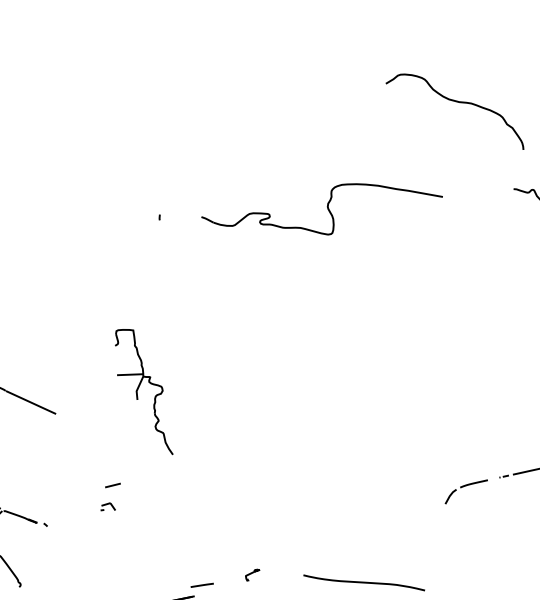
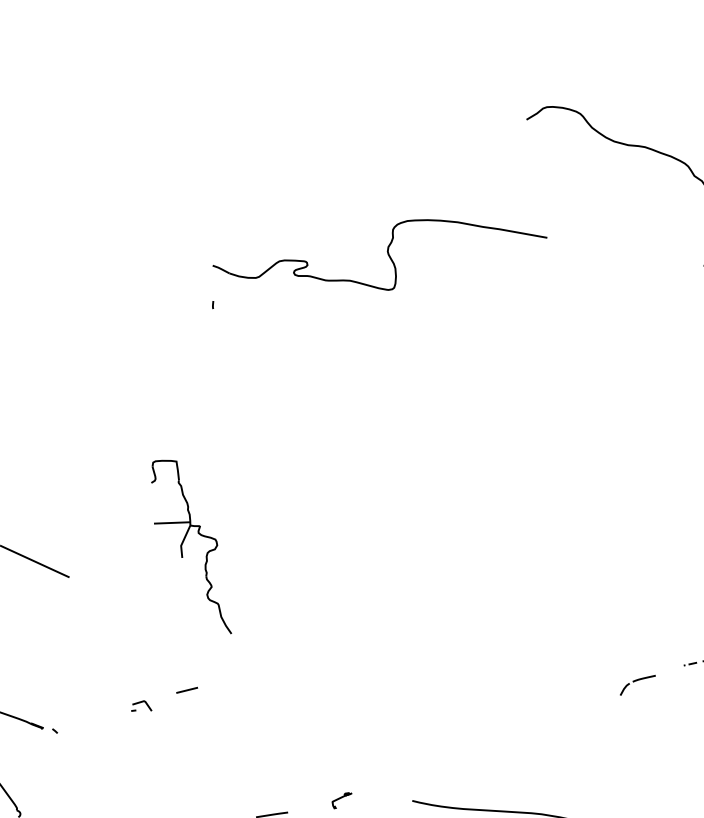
part: (321, 209) -> (379, 255), moved
line: (112, 485) -> (186, 690), moved
part: (465, 491) -> (636, 684), size x0.6

